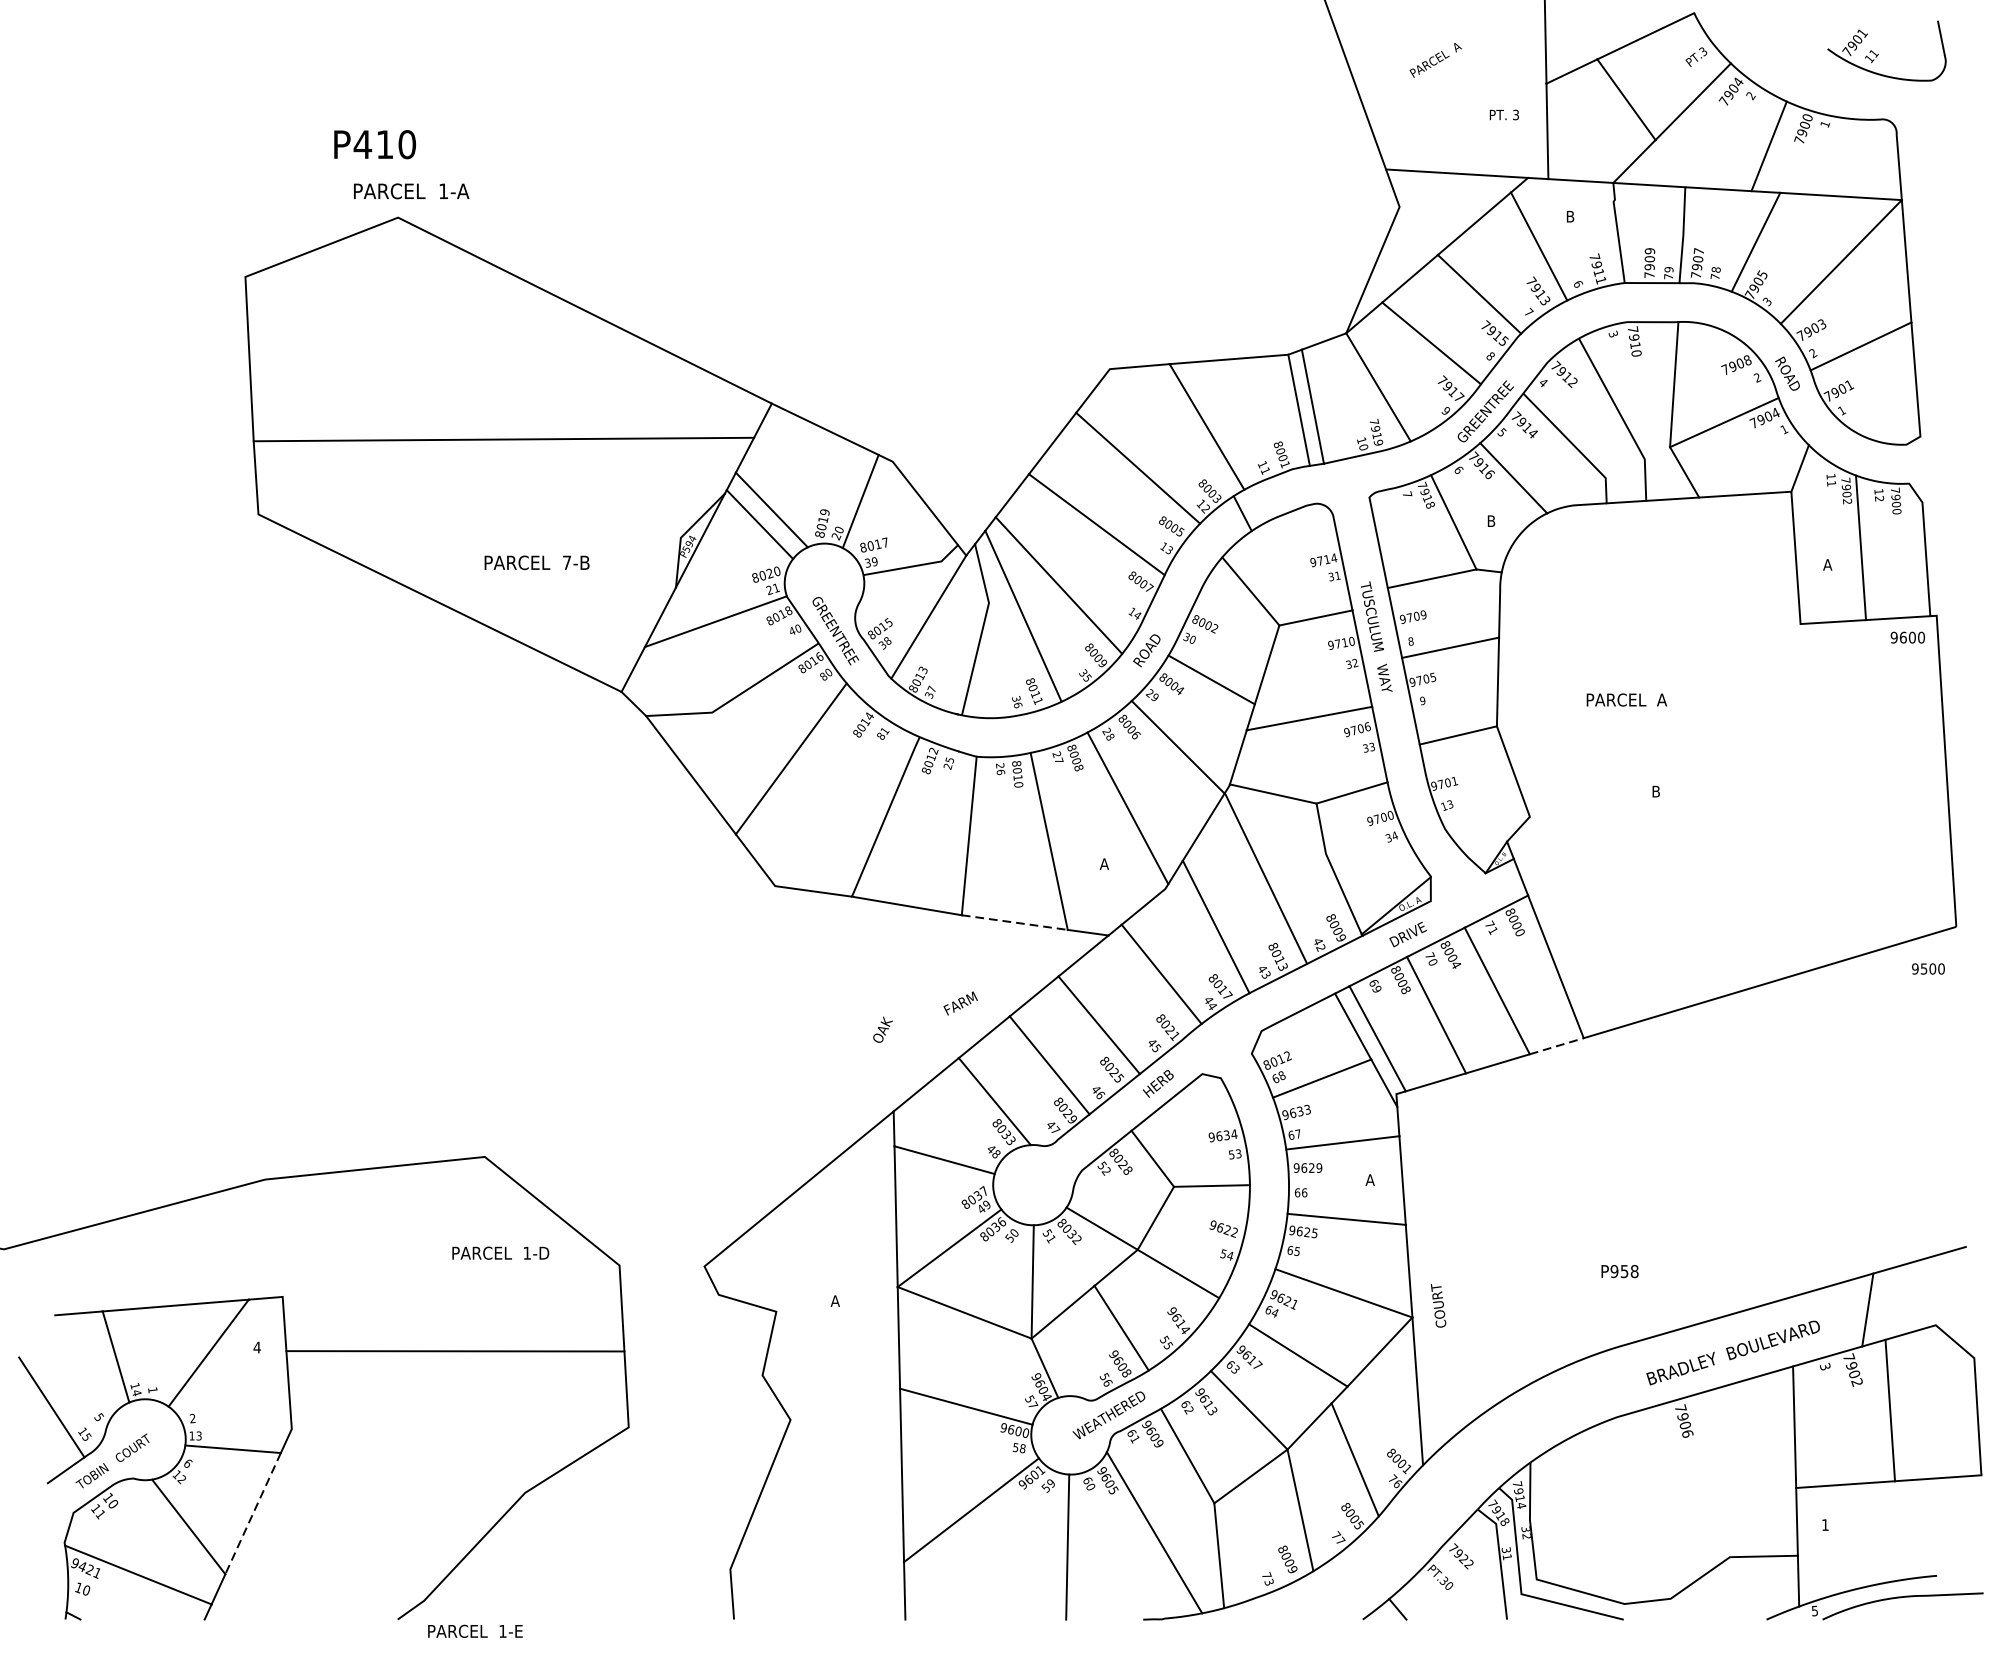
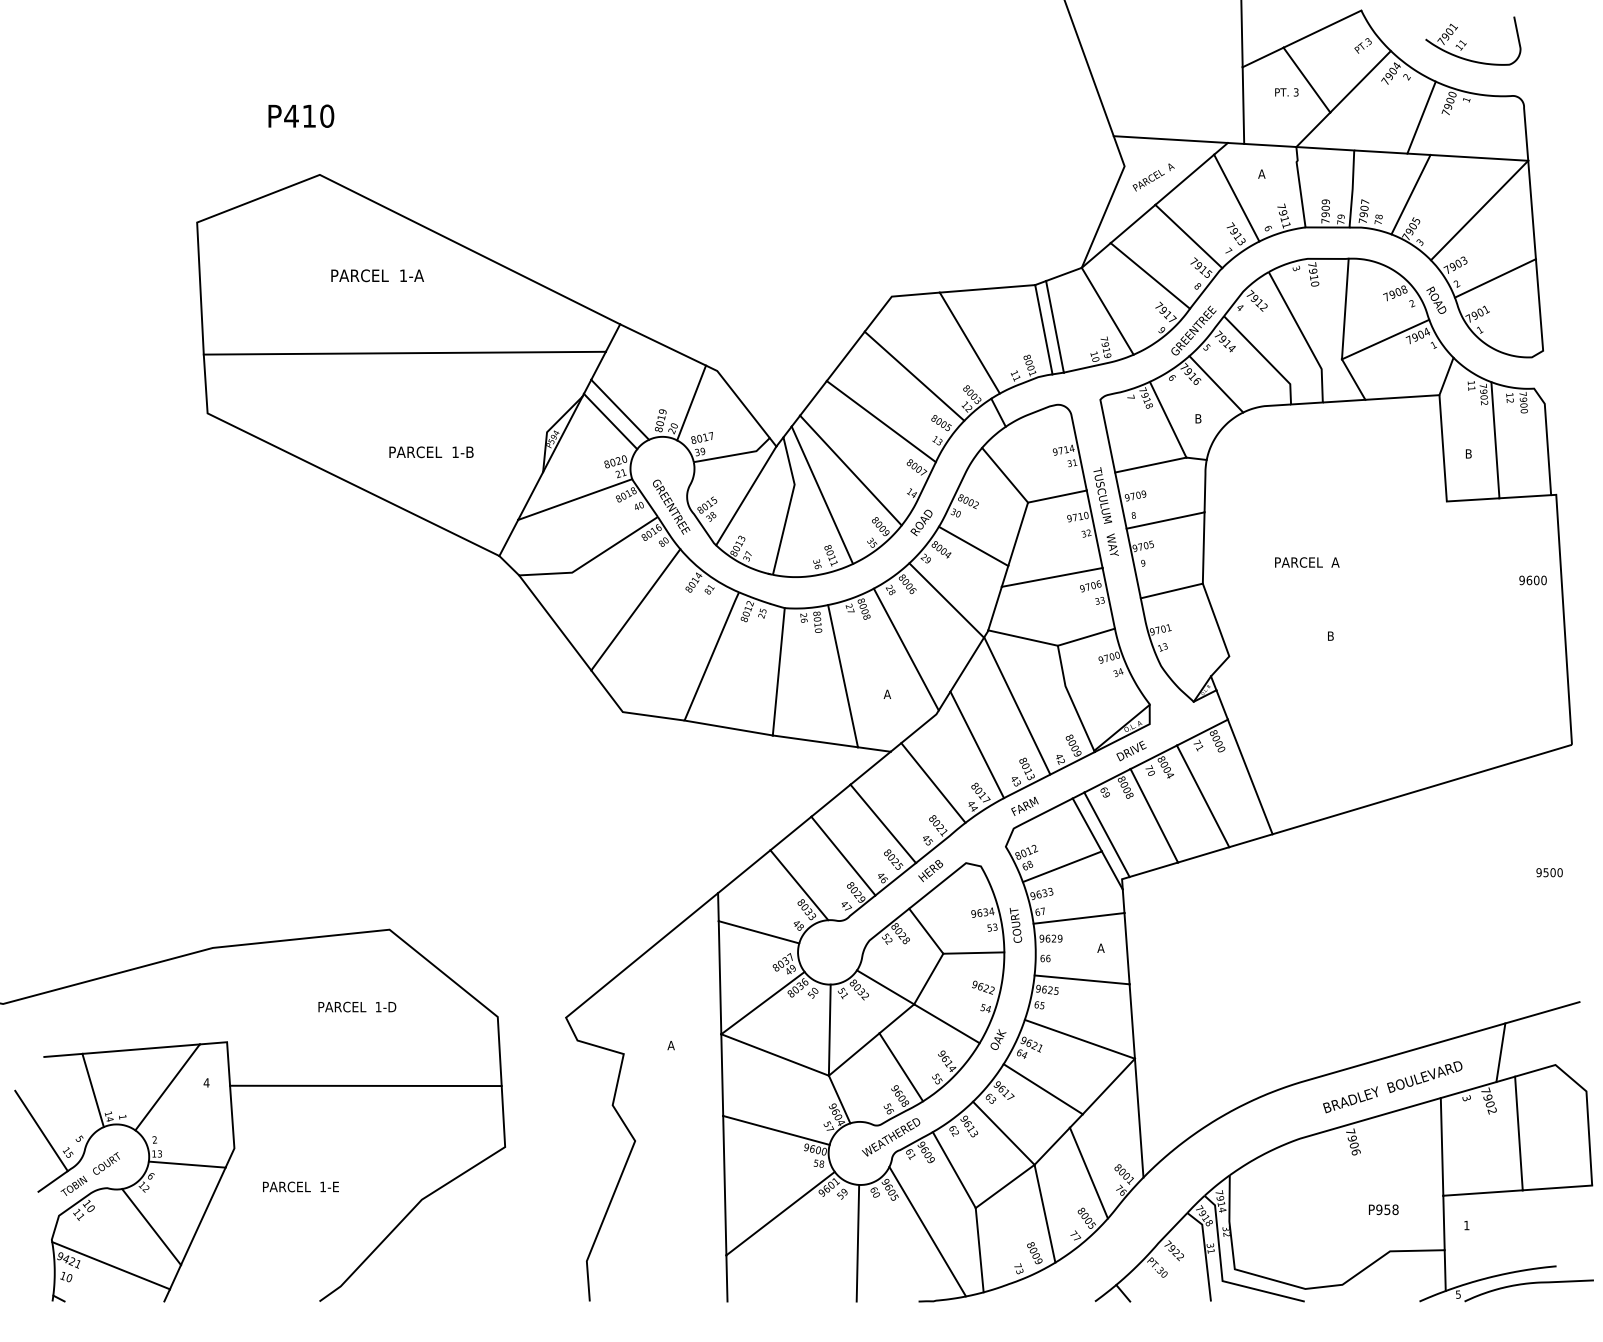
part: (1878, 54) -> (1466, 43), moved
text: (1435, 60) -> (1153, 177), moved
text: (1503, 115) -> (1286, 92), moved
text: (411, 191) -> (377, 275), moved
text: (1569, 215) -> (1261, 173), B -> A
text: (566, 561) -> (455, 451), 7-B -> 1-B
text: (1827, 564) -> (1468, 453), A -> B
text: (1907, 637) -> (1532, 580), moved
line: (1014, 922) -> (815, 741), dashed -> solid
text: (1928, 968) -> (1549, 872), moved
text: (960, 1003) -> (1024, 806), moved
text: (883, 1029) -> (998, 1039), moved
line: (1556, 1045) -> (1250, 840), dashed -> solid
text: (500, 1252) -> (357, 1006), moved
text: (1619, 1271) -> (1383, 1209), moved
text: (1438, 1306) -> (1015, 925), moved
line: (253, 1513) -> (203, 1216), dashed -> solid
text: (474, 1630) -> (300, 1186), moved

